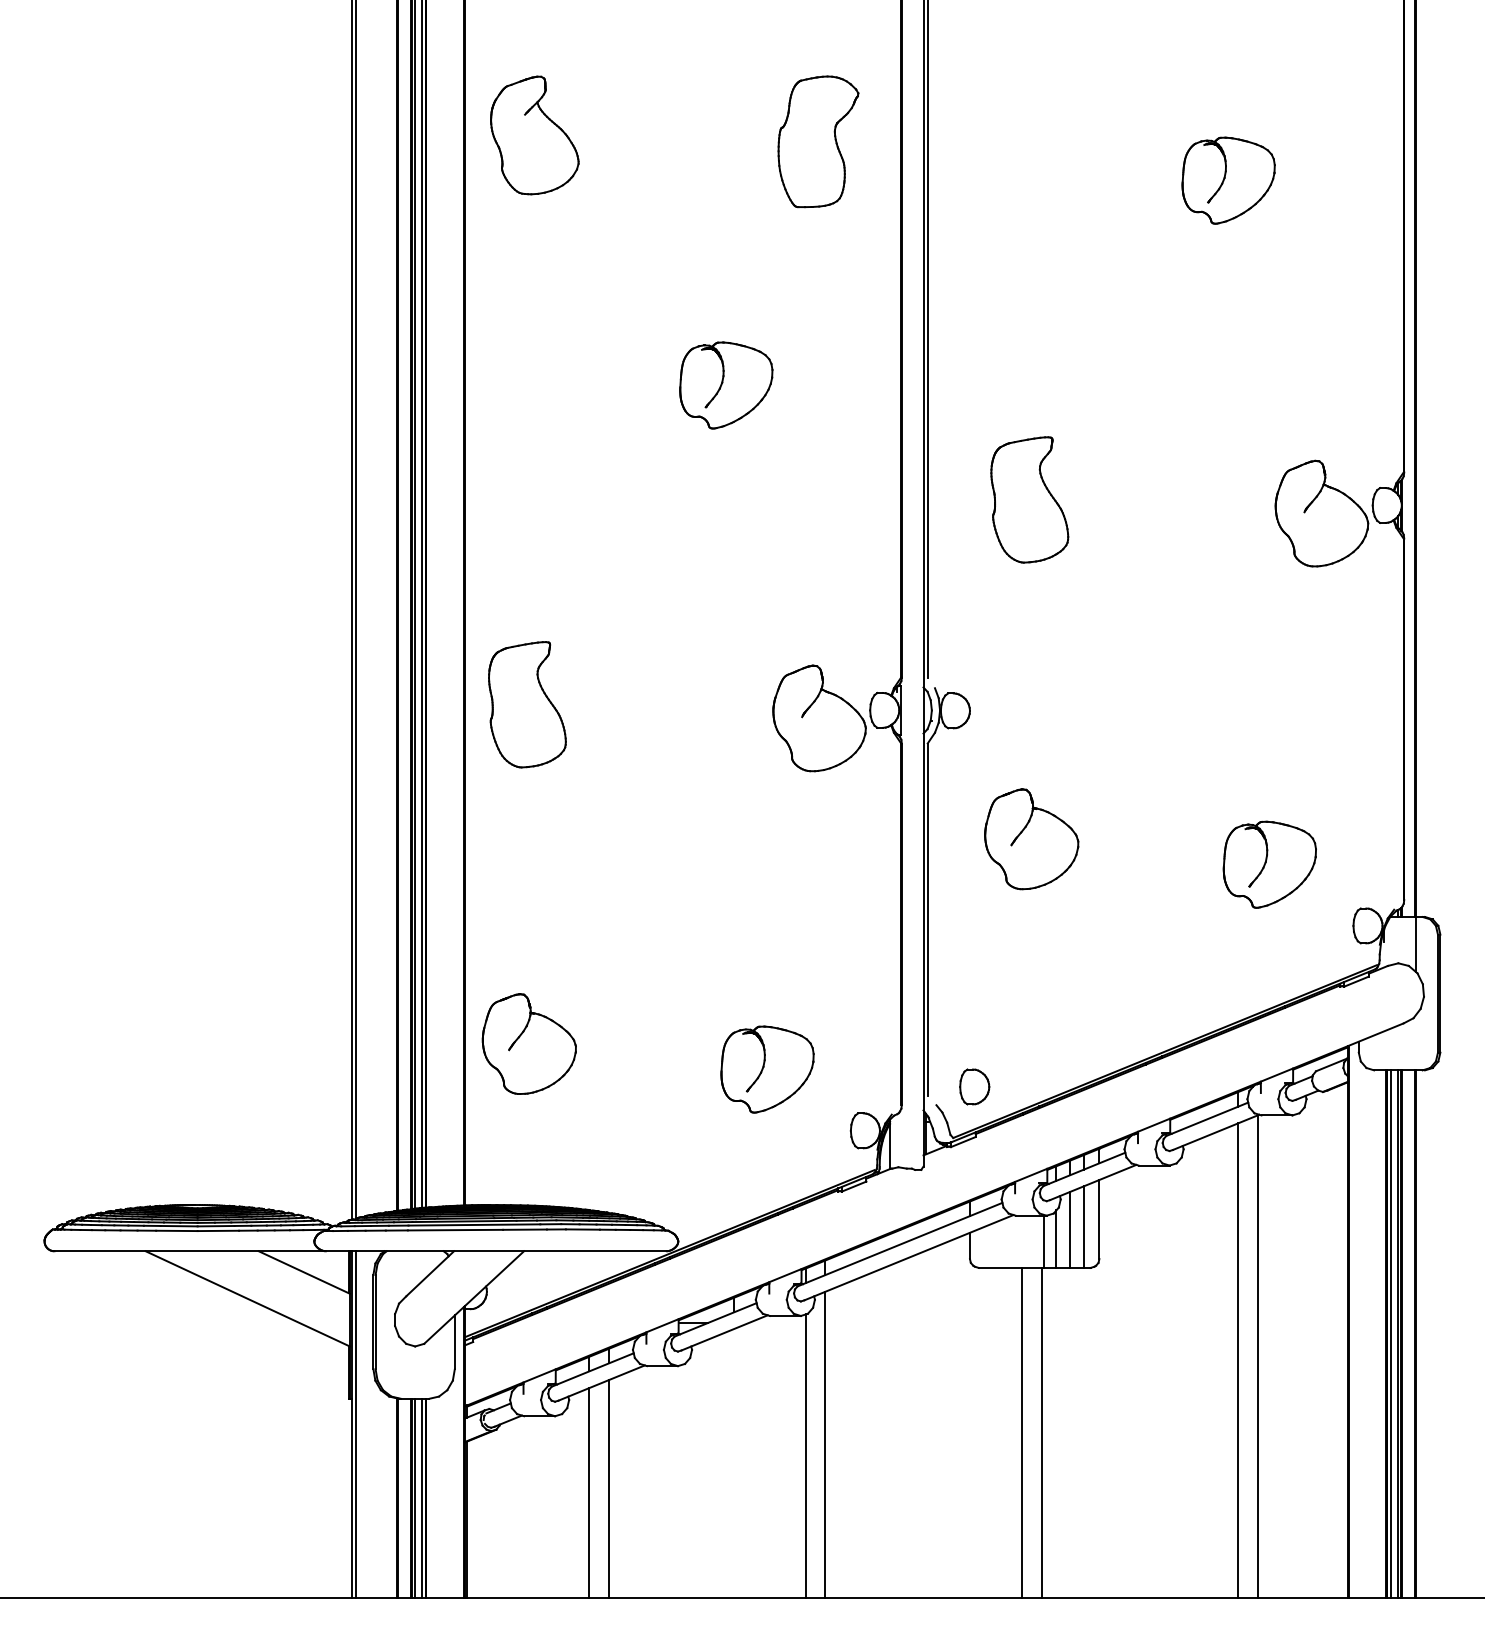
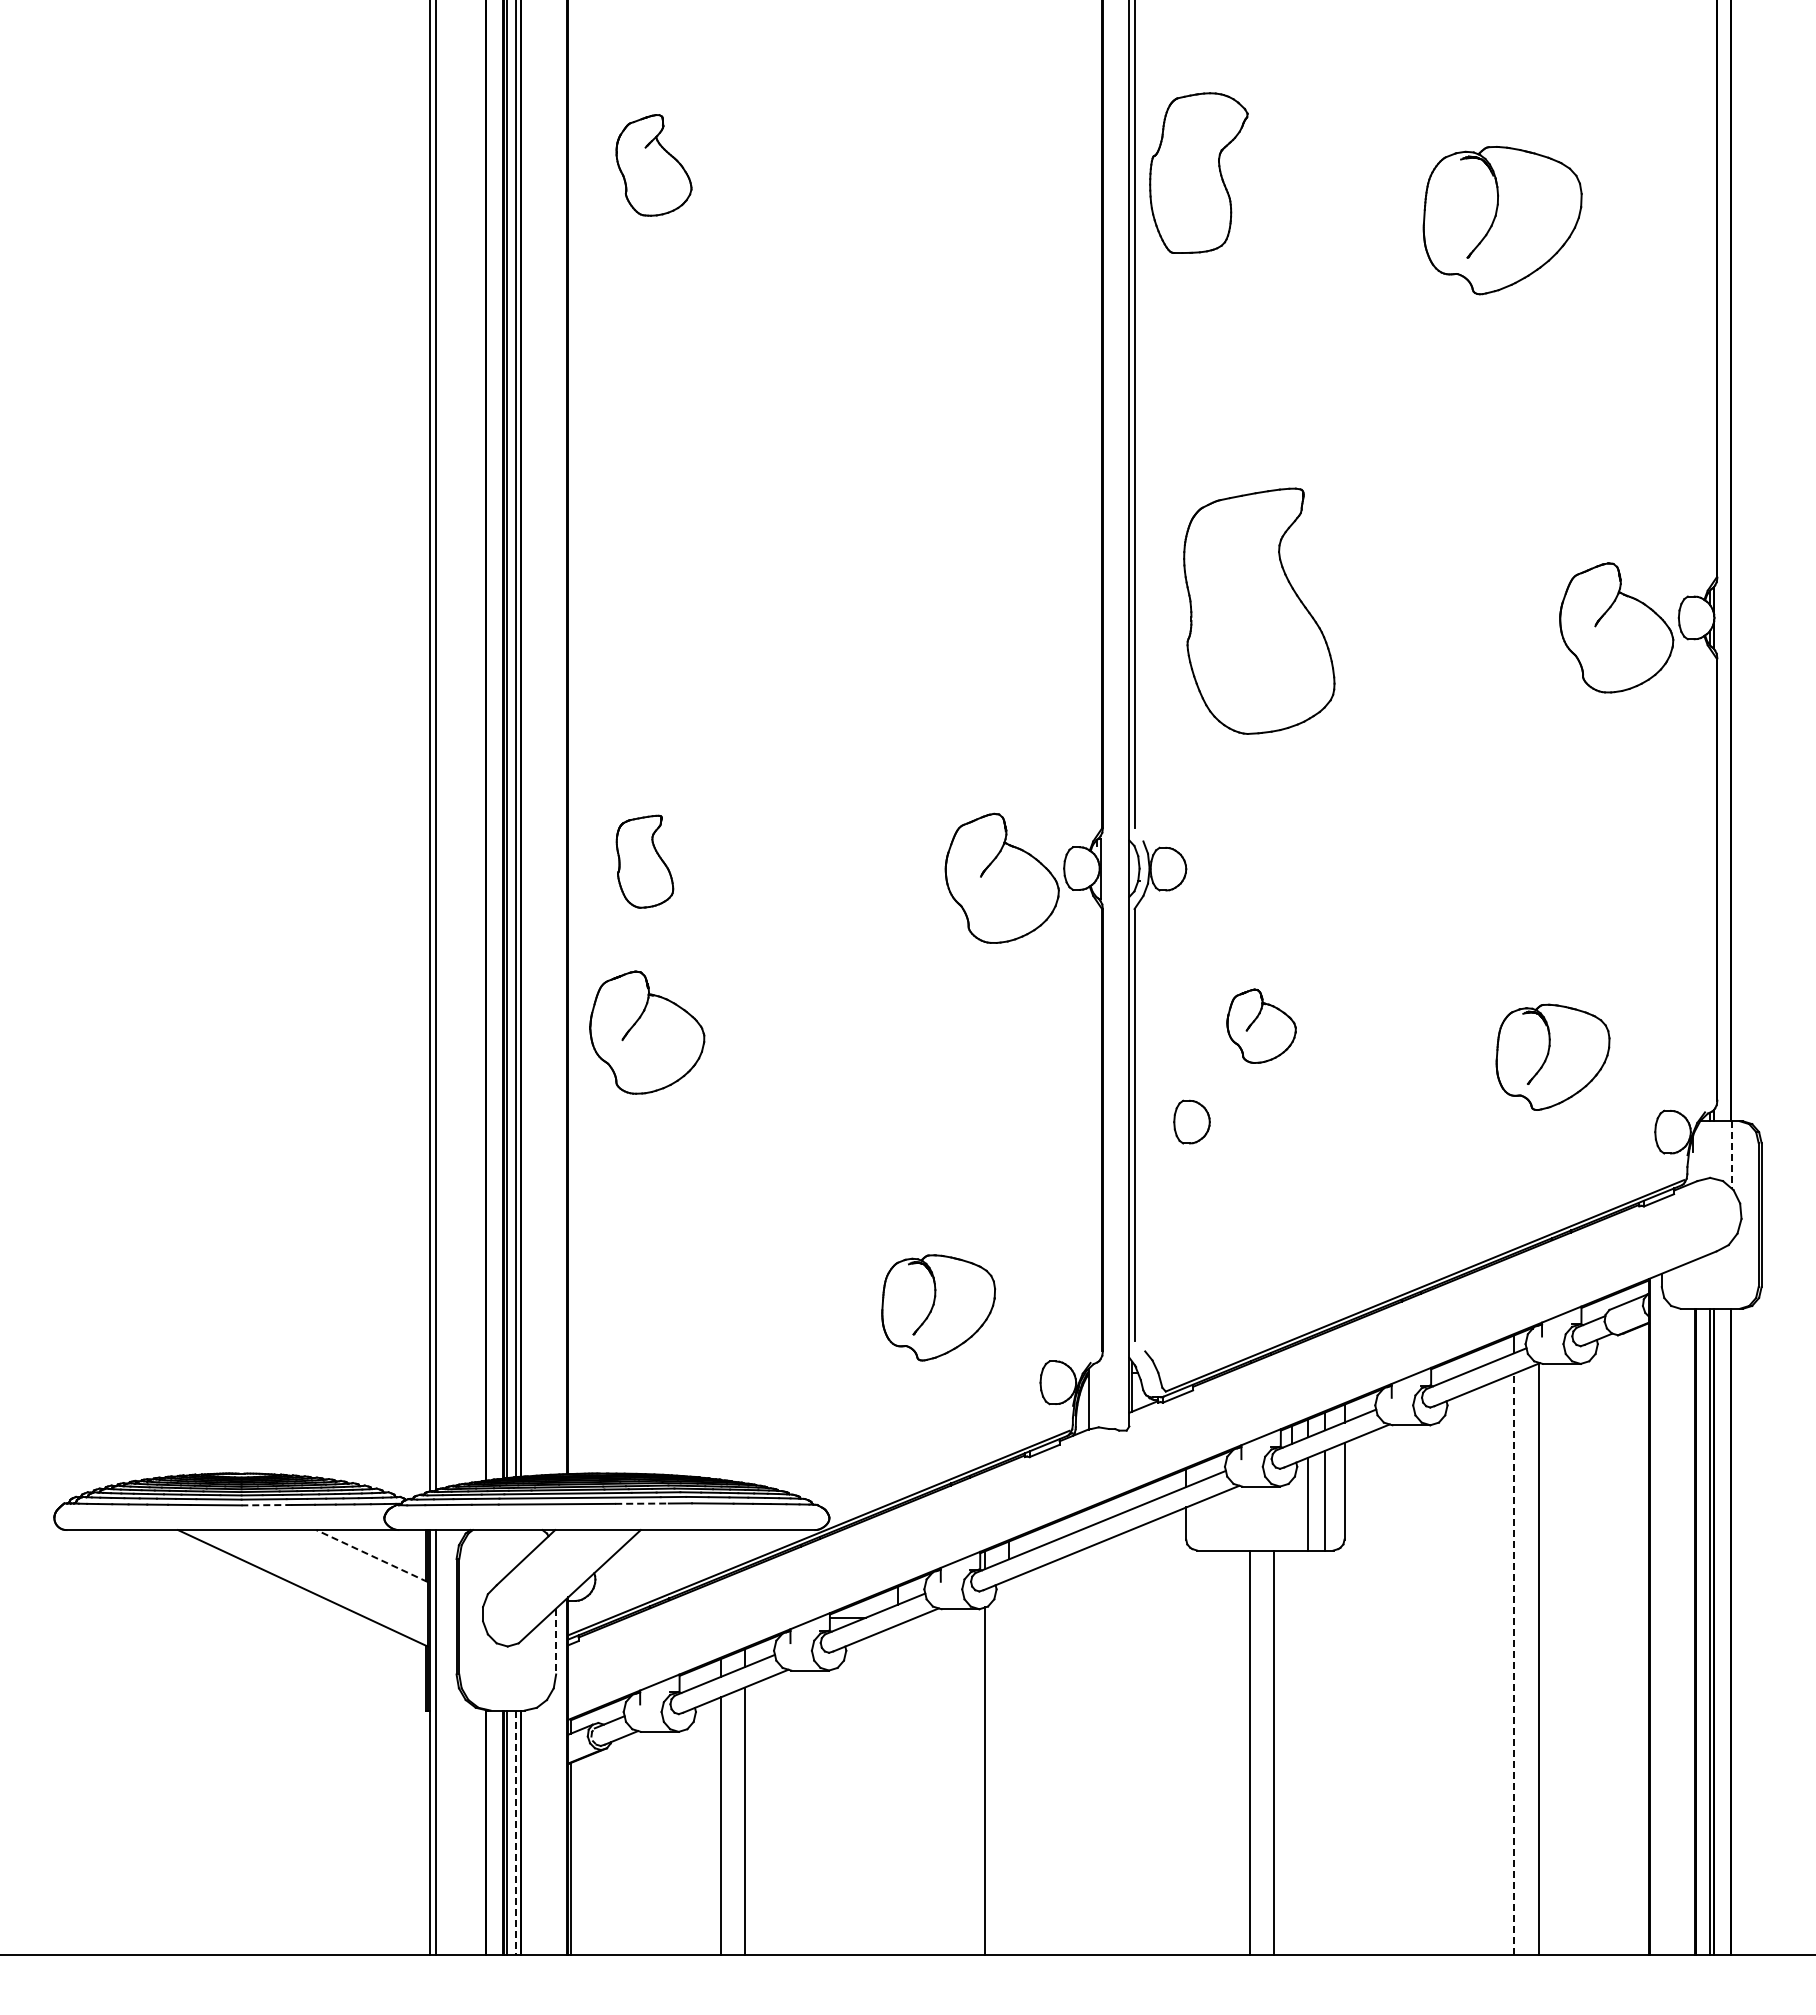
part: (534, 135) -> (653, 165), size x0.7
part: (818, 141) -> (1198, 172), moved
part: (1228, 180) -> (1502, 220), size x1.4
part: (725, 384) -> (887, 470), removed
part: (1029, 499) -> (1259, 610), size x1.6
part: (527, 704) -> (644, 861), size x0.6
part: (1031, 839) -> (1261, 1026), size x0.6
line: (1415, 944) -> (1731, 1154), solid -> dashed
part: (529, 1043) -> (647, 1032), moved
part: (974, 1086) -> (1191, 1121), moved
line: (524, 1229) -> (641, 1503), solid -> dashed
line: (218, 1231) -> (266, 1505), solid -> dashed
line: (1056, 1239) -> (1291, 1515), removed
line: (1044, 1241) -> (1277, 1518), removed
line: (303, 1272) -> (371, 1555), solid -> dashed
line: (1391, 1334) -> (1701, 1631), removed
line: (455, 1342) -> (556, 1641), solid -> dashed
line: (1238, 1360) -> (1514, 1663), solid -> dashed
line: (825, 1444) -> (1009, 1766), removed
line: (422, 1498) -> (516, 1832), solid -> dashed

